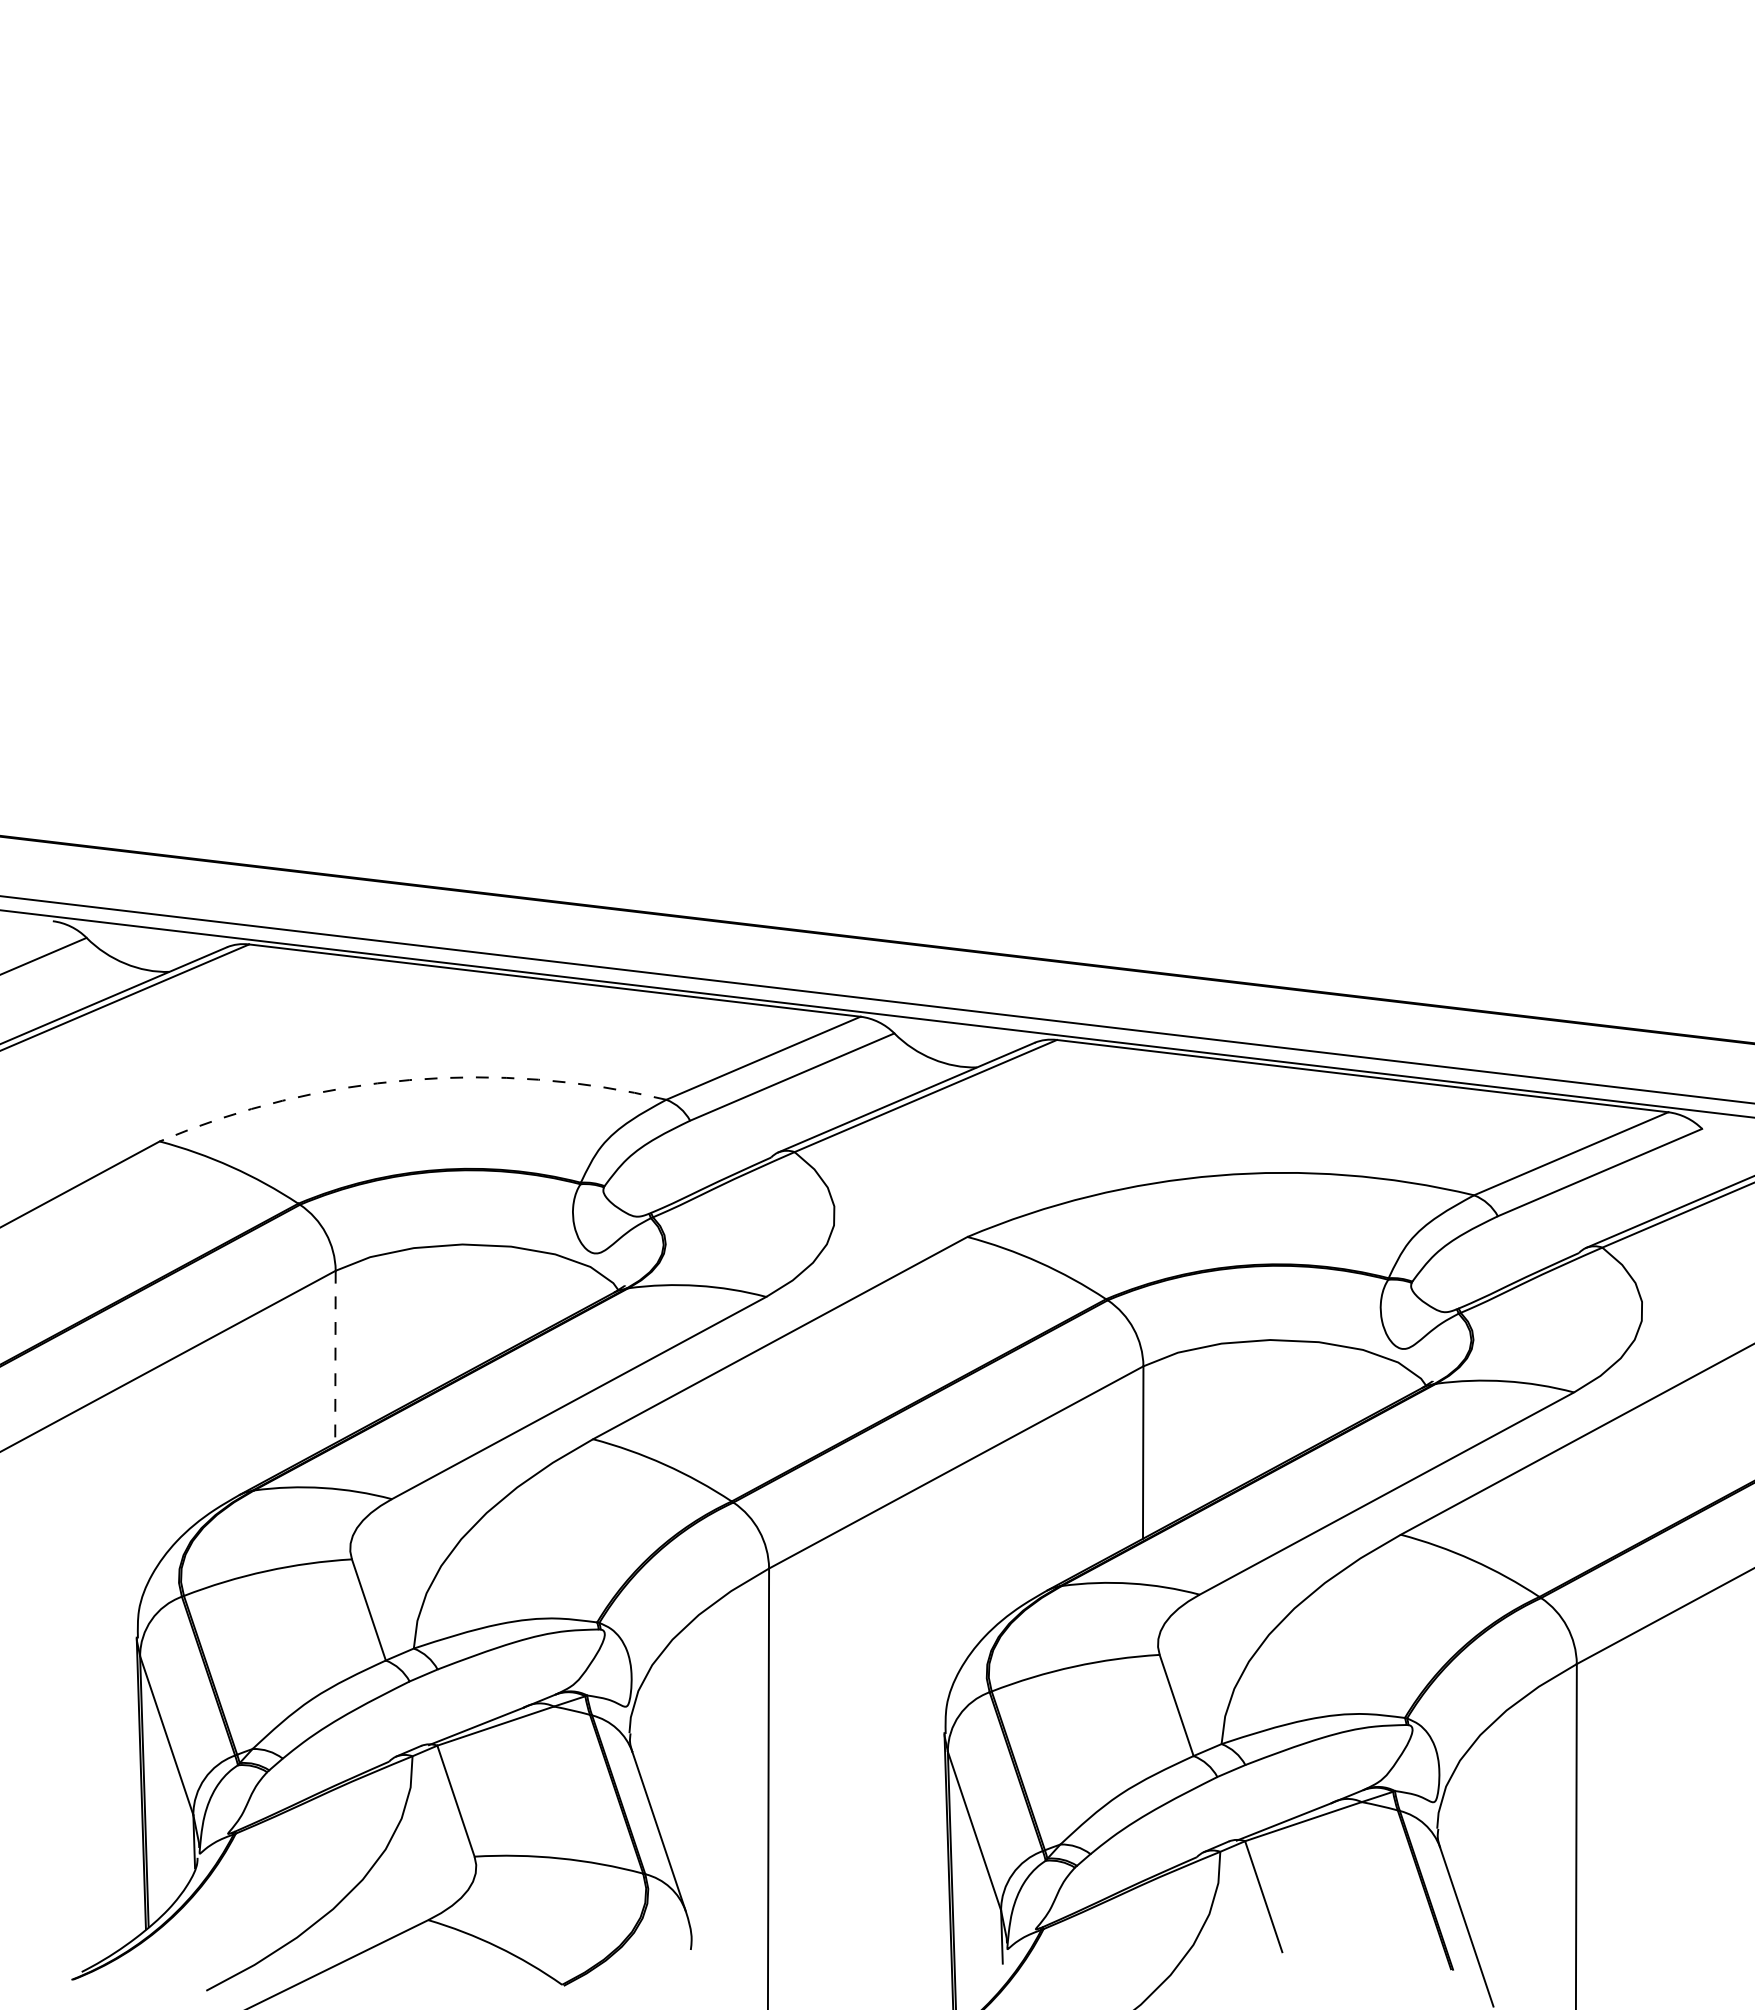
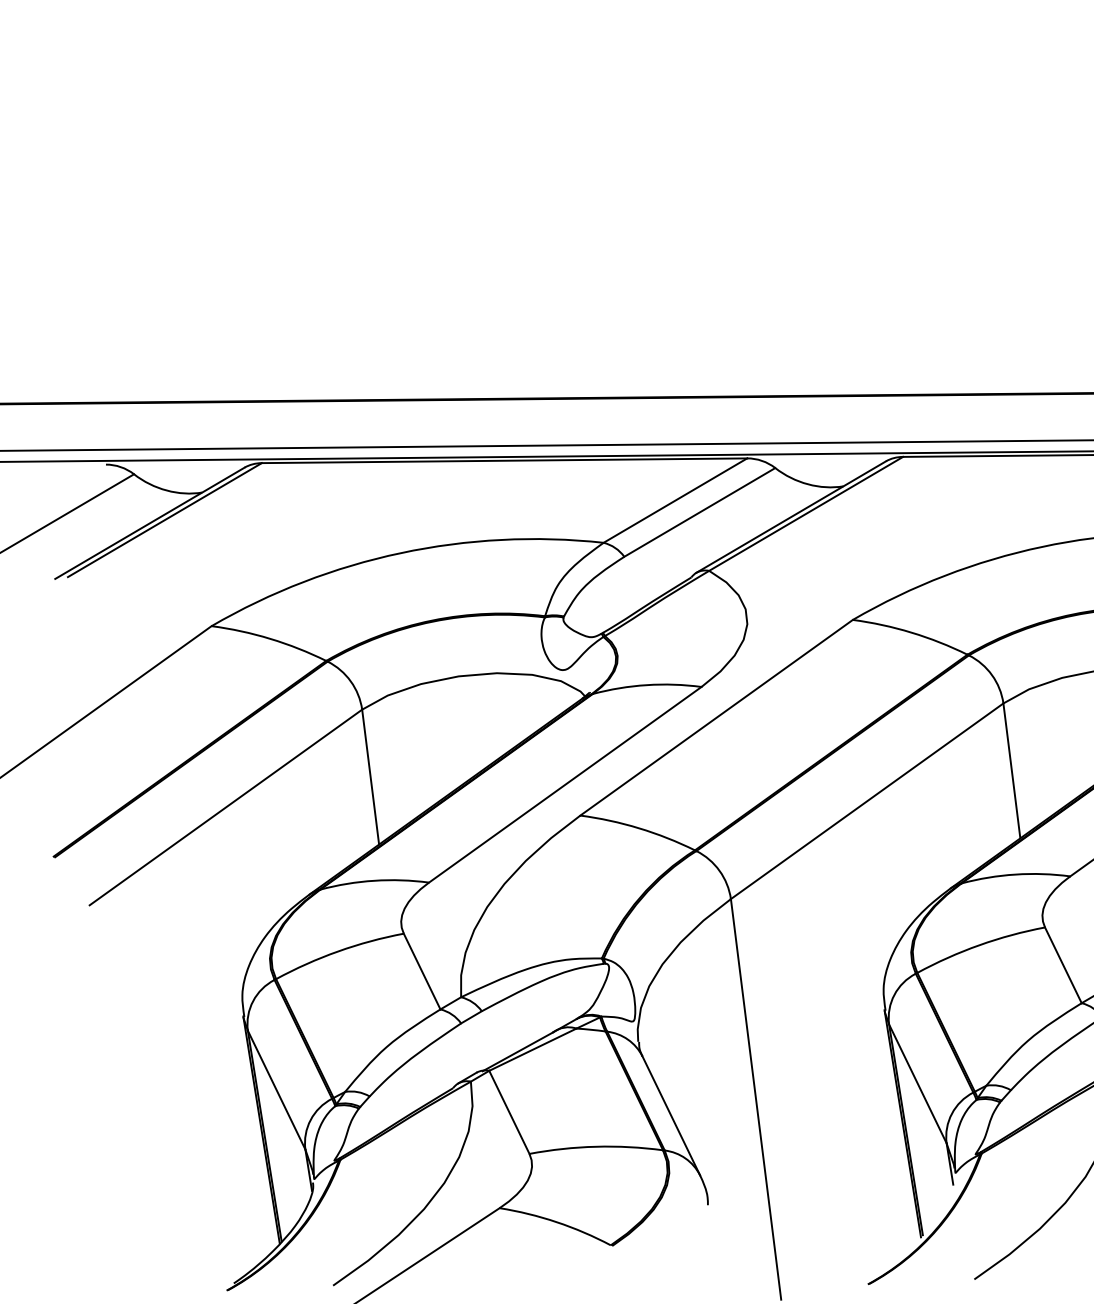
arc: (409, 1080) -> (400, 553), dashed -> solid
line: (335, 1357) -> (370, 777), dashed -> solid

